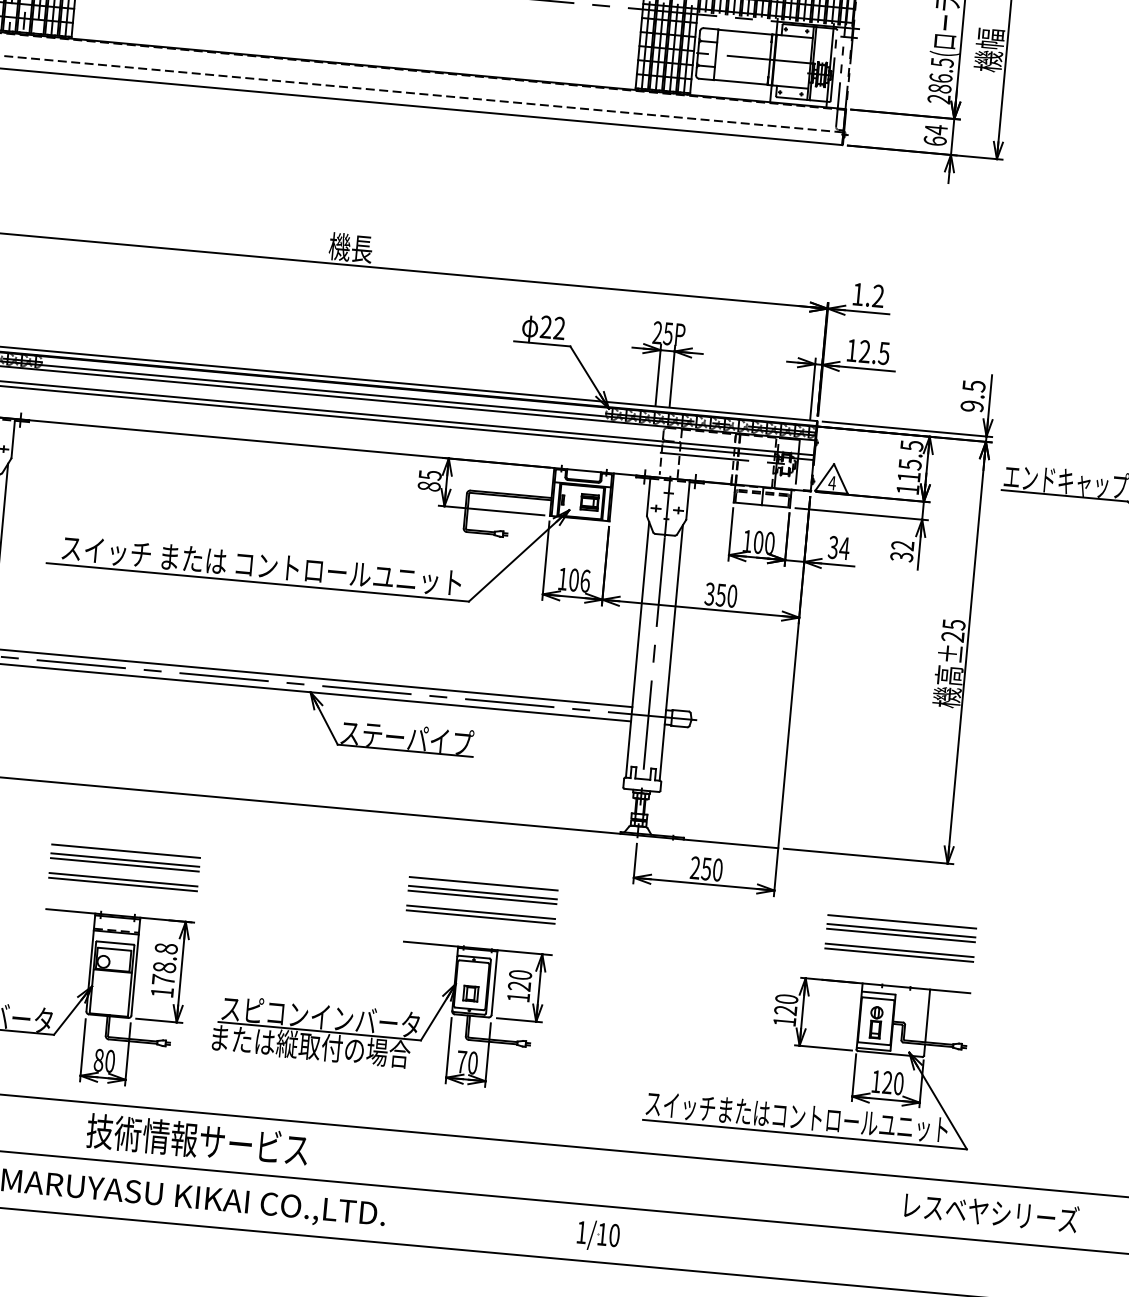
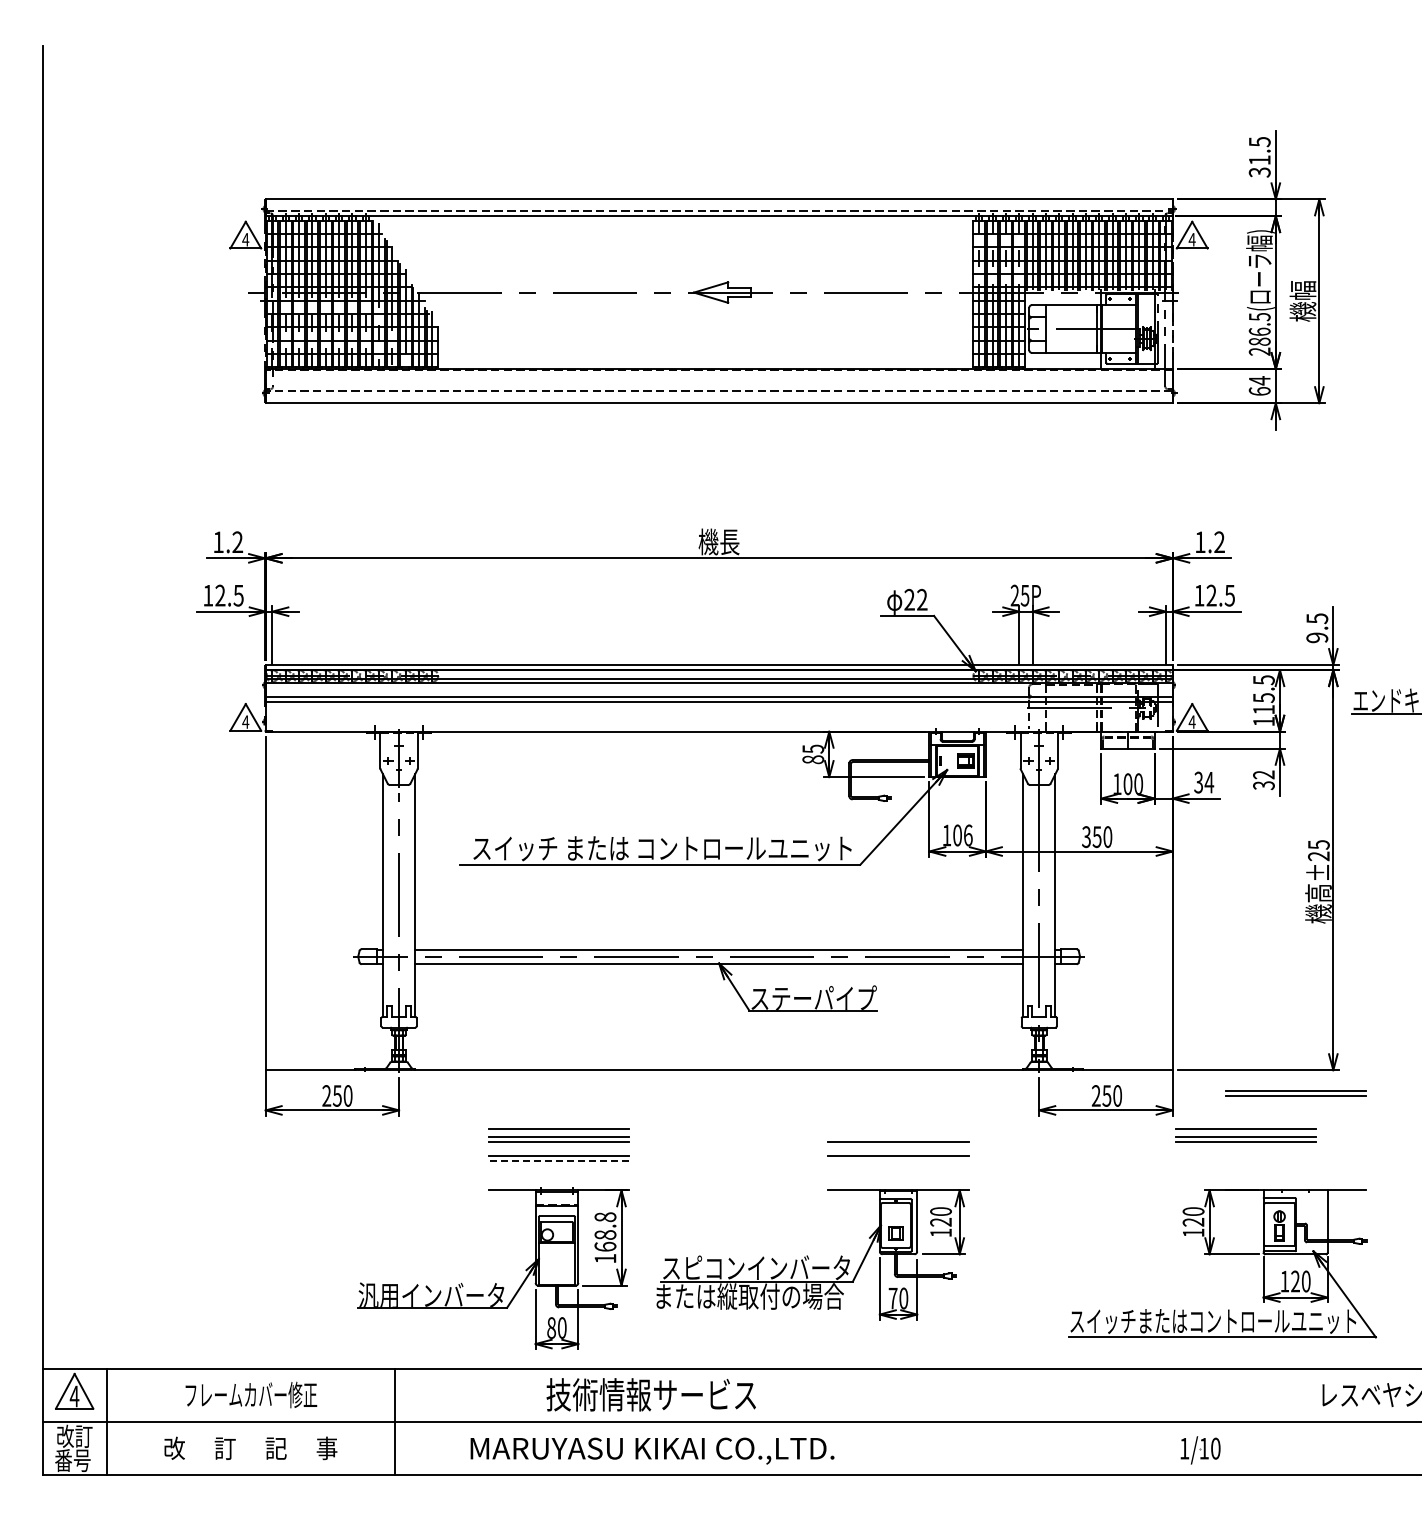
line: (483, 883) -> (898, 1128), removed
line: (122, 884) -> (558, 1160), solid -> dashed
line: (482, 892) -> (898, 1137), removed
line: (480, 917) -> (898, 1160), removed
part: (901, 928) -> (1245, 1135), moved
part: (899, 953) -> (1295, 1093), moved
text: (163, 979) -> (605, 1246), 178.8 -> 168.8
part: (598, 1235) -> (1200, 1450), moved

